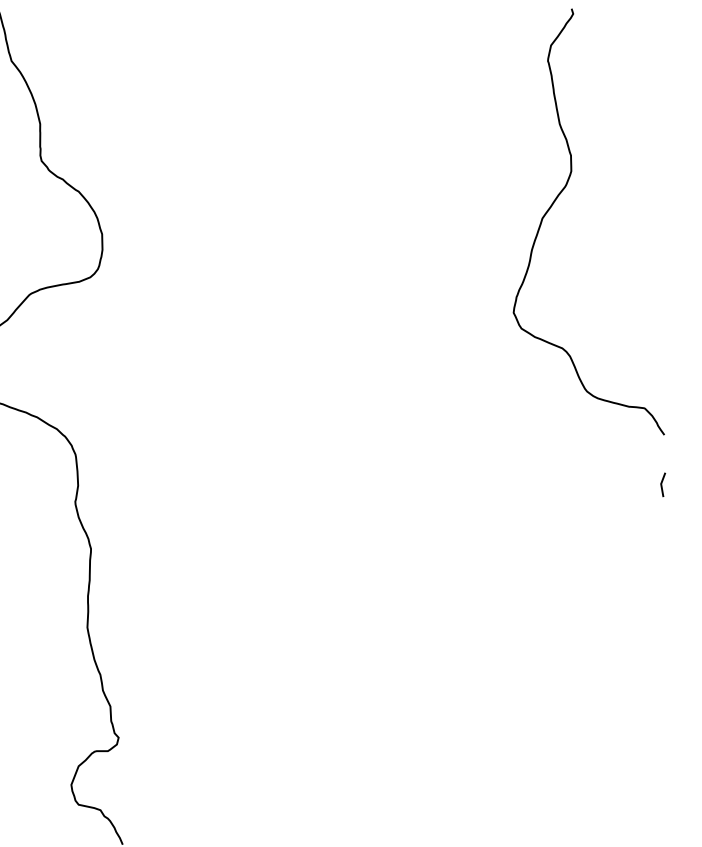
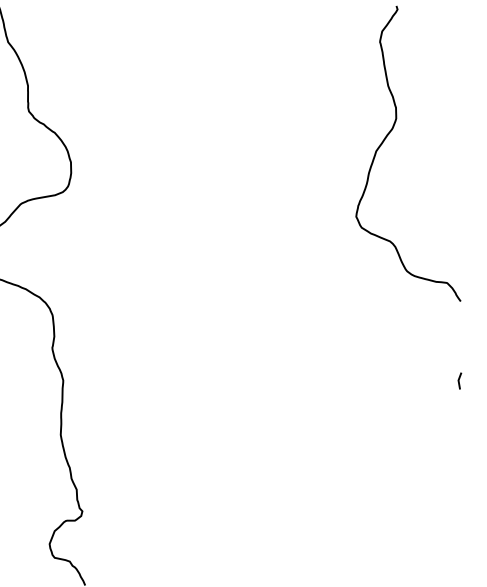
line: (662, 484) -> (459, 380), moved

